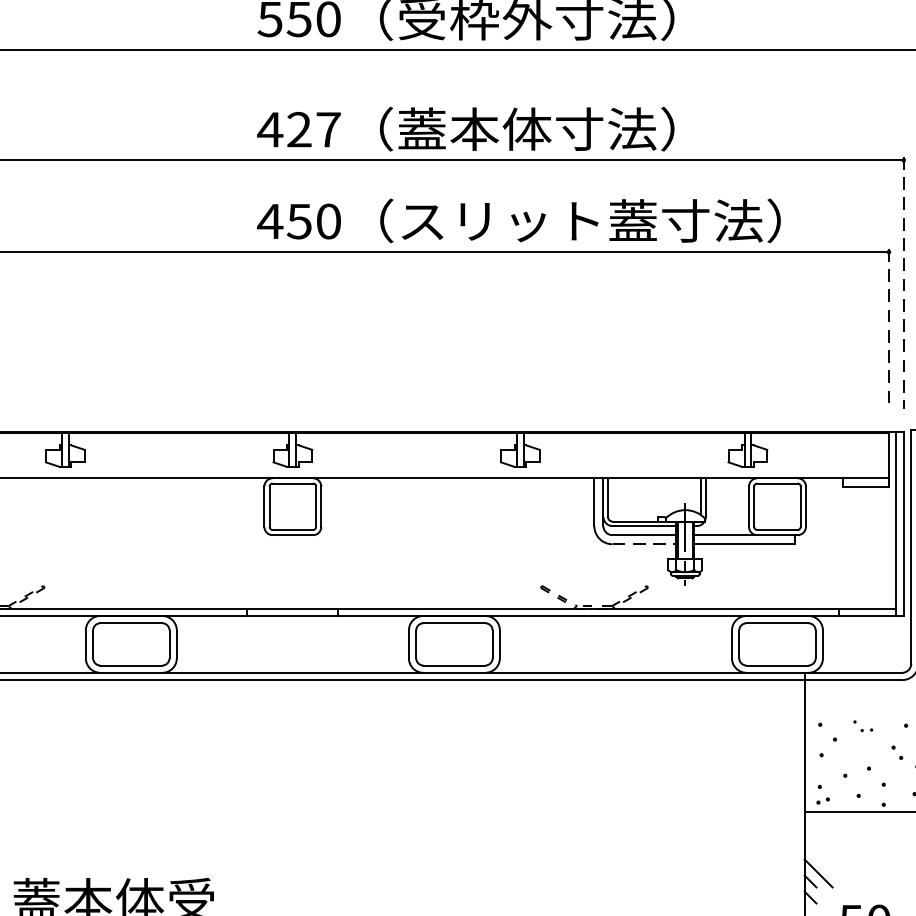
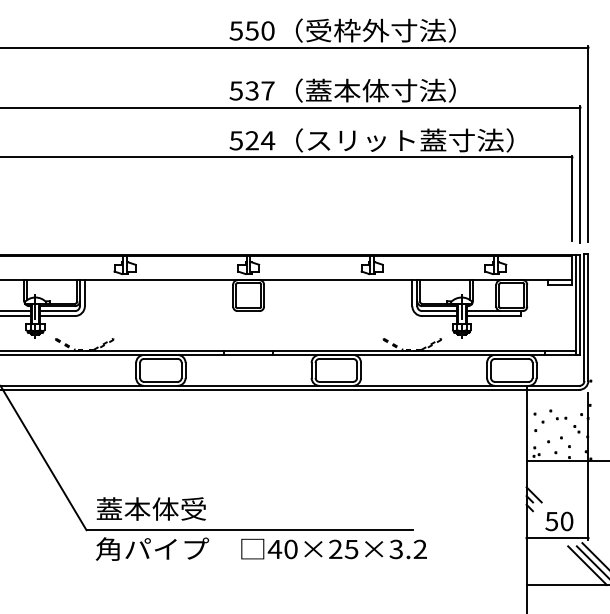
text: (283, 128) -> (243, 90), 427 -> 537
text: (300, 221) -> (252, 140), 450 -> 524
line: (903, 283) -> (580, 174), dashed -> solid
line: (889, 327) -> (572, 198), dashed -> solid
line: (646, 545) -> (440, 316), dashed -> solid
part: (863, 725) -> (558, 414), size x1.67

